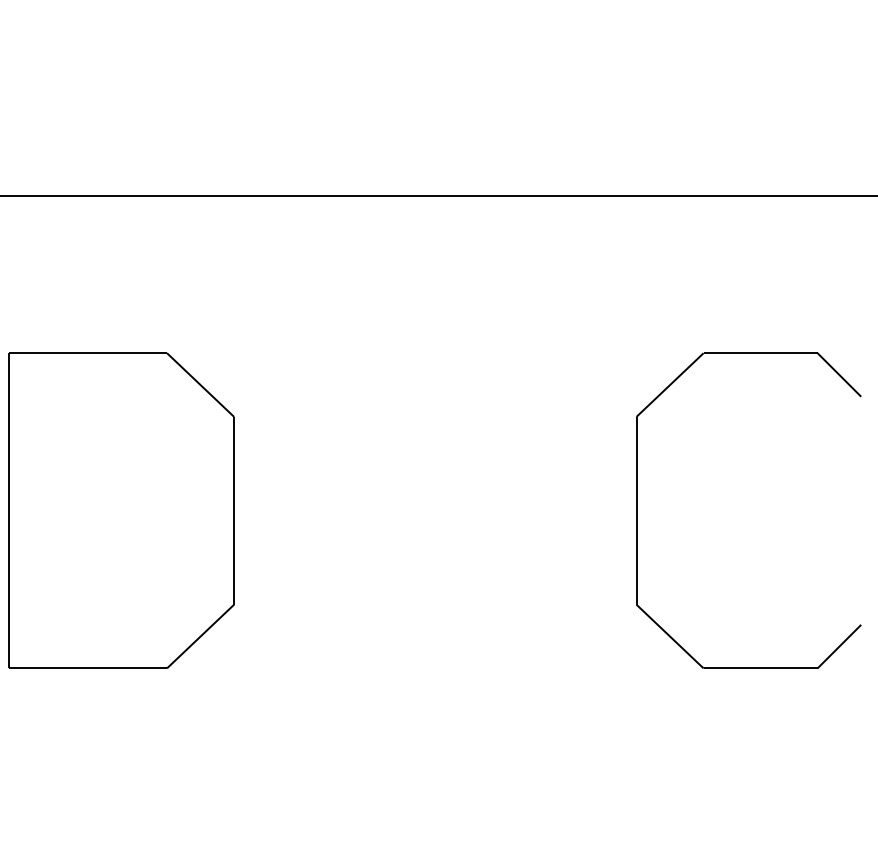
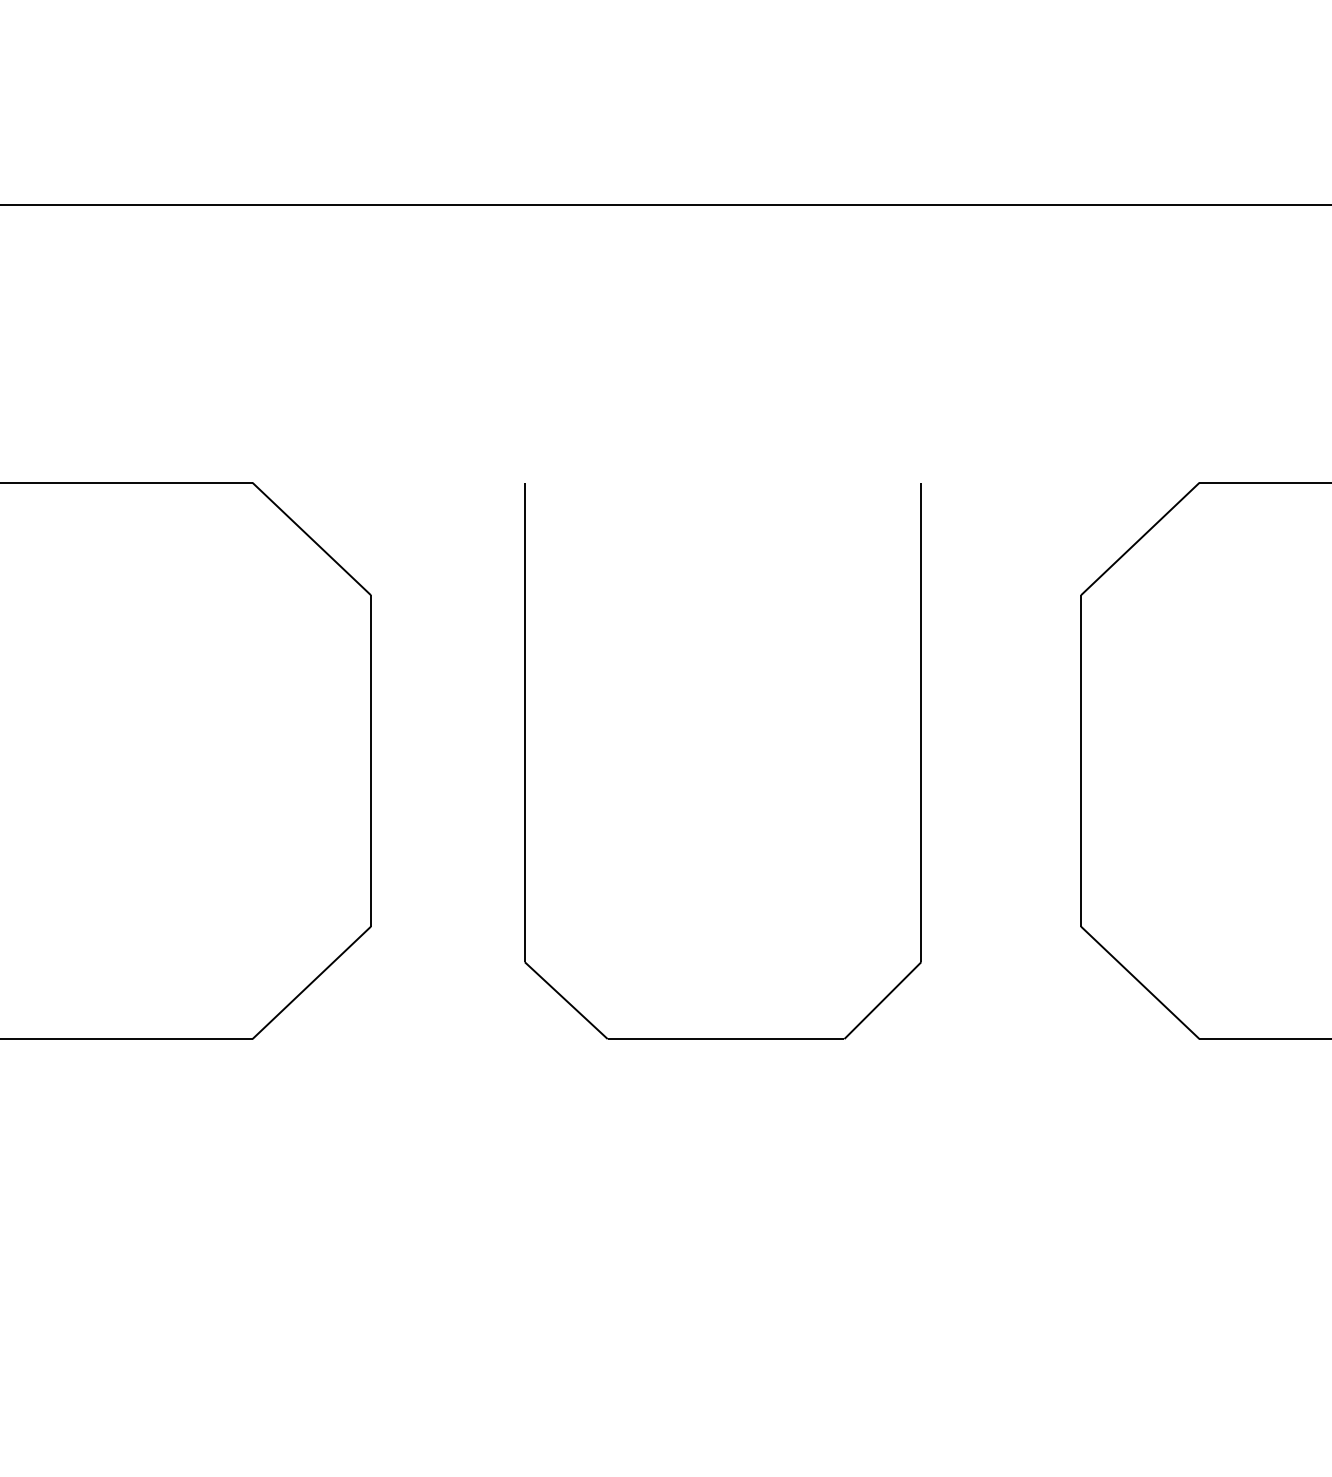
part: (321, 510) -> (525, 760), added

